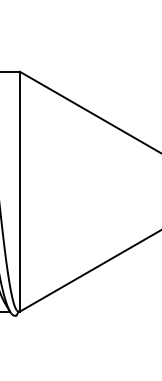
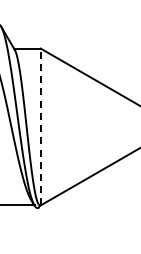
line: (19, 190) -> (40, 126), solid -> dashed

